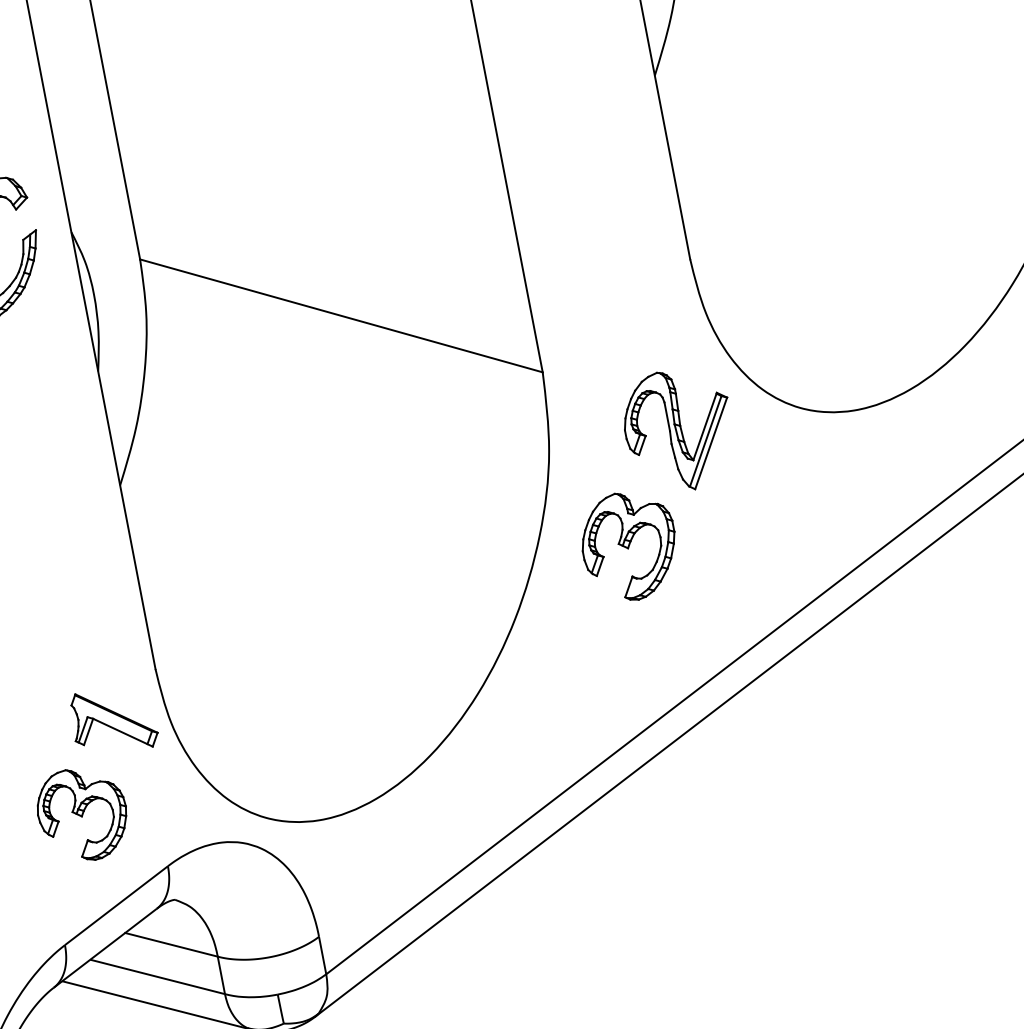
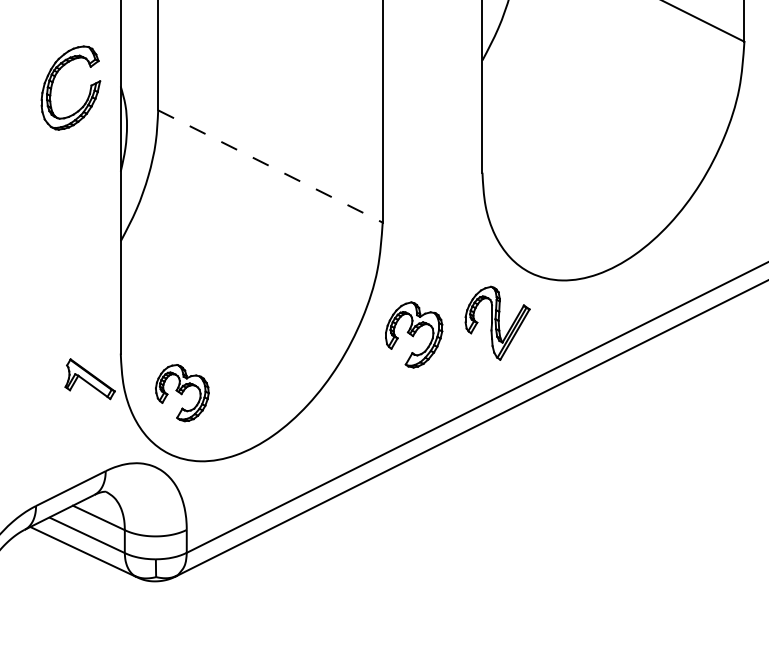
line: (341, 315) -> (270, 166), solid -> dashed
part: (678, 429) -> (497, 322), moved
part: (83, 815) -> (182, 393), moved

